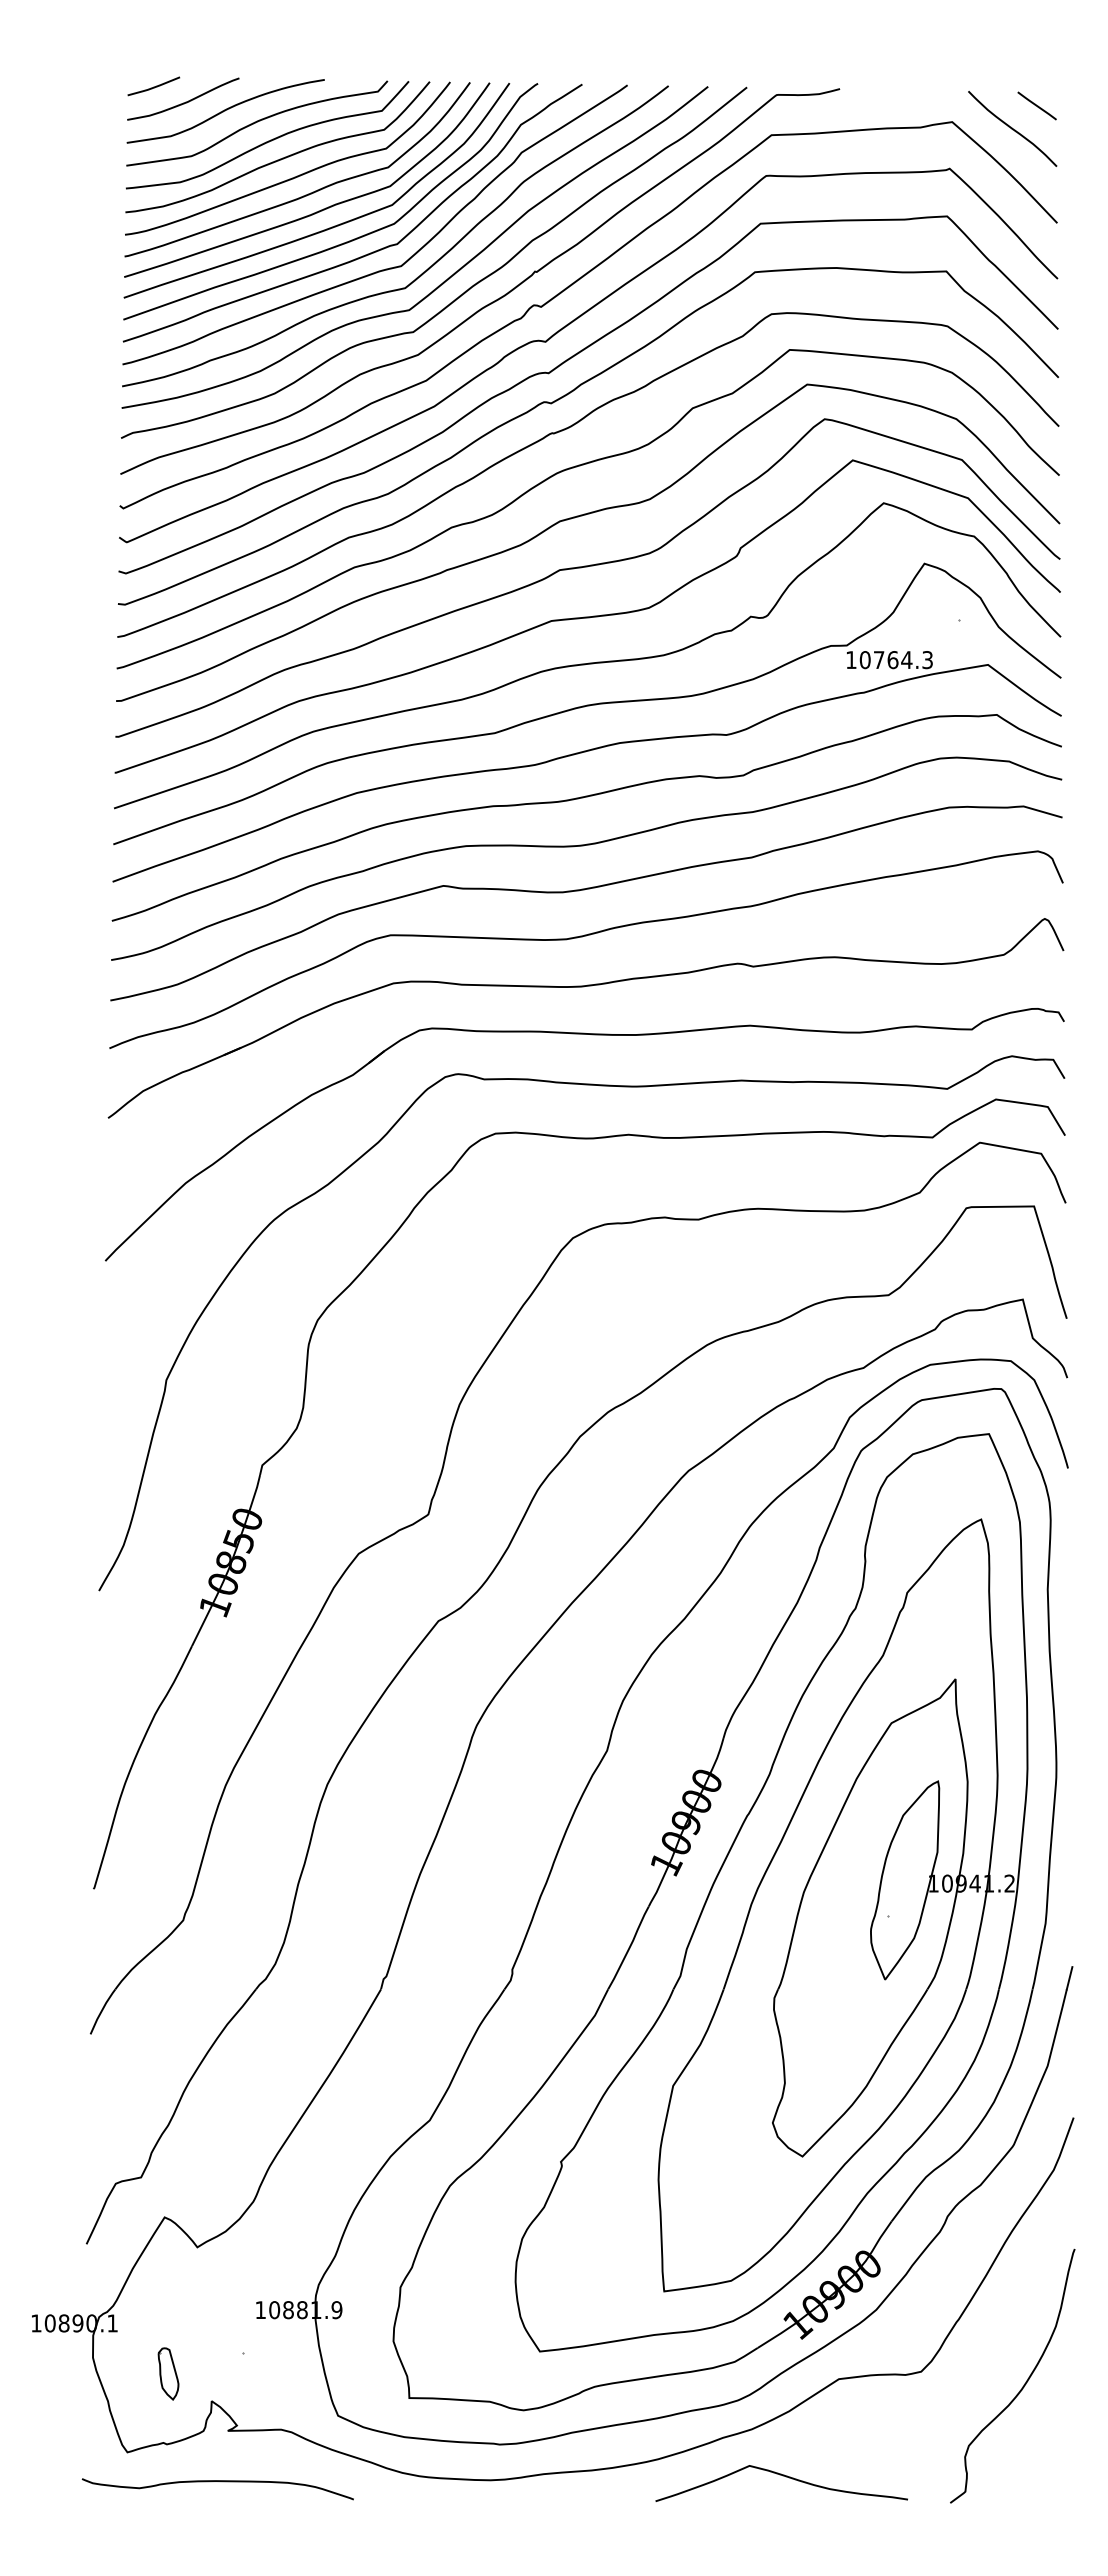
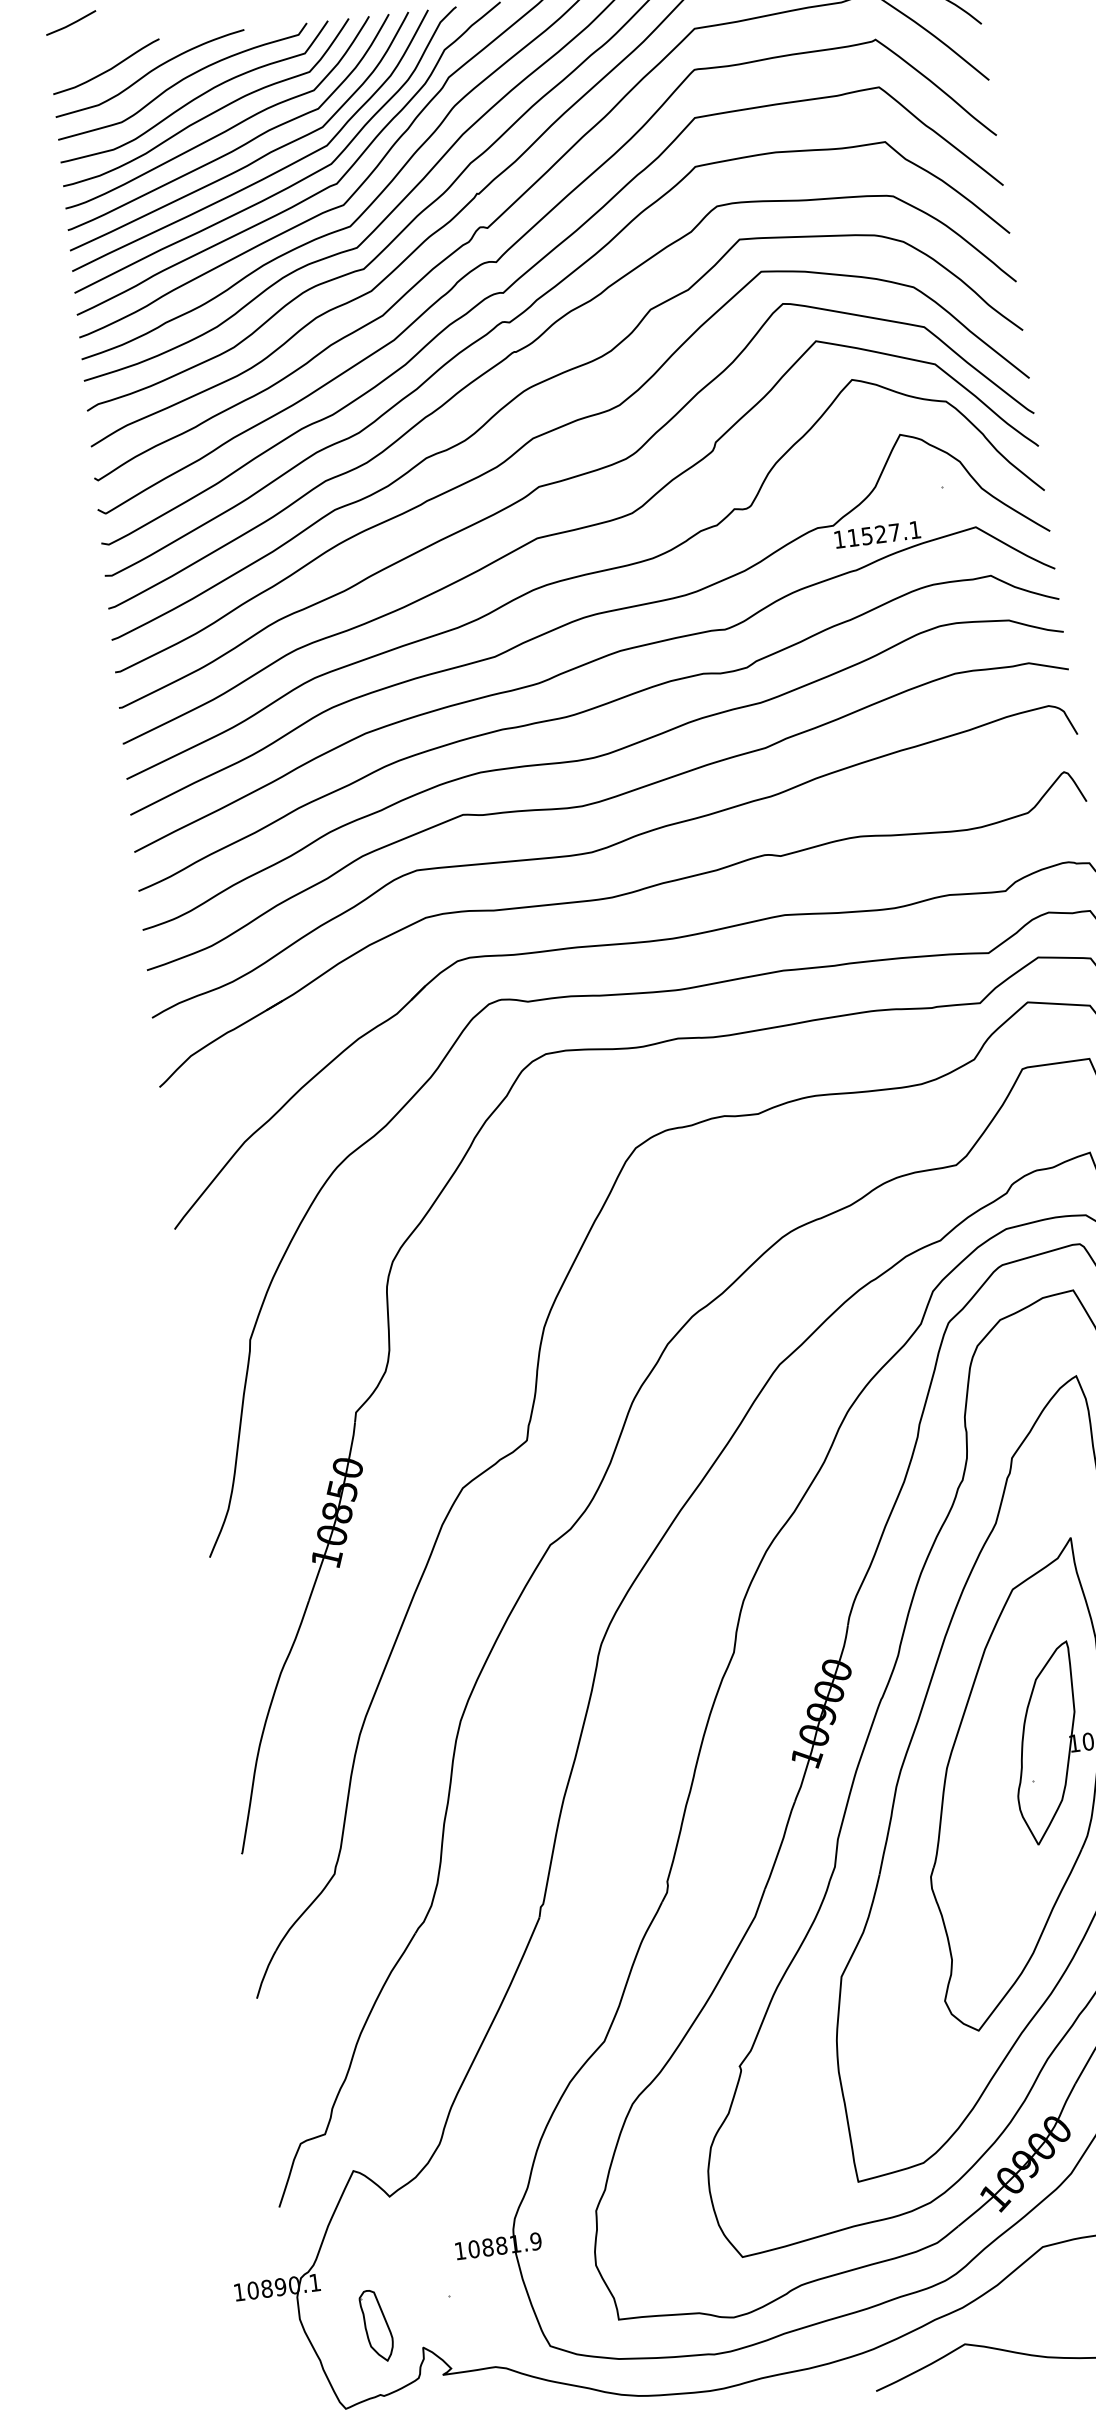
curve: (153, 86) -> (70, 23), moved
text: (895, 660) -> (883, 534), 10764.3 -> 11527.1
part: (168, 2373) -> (376, 2325), size x1.4

